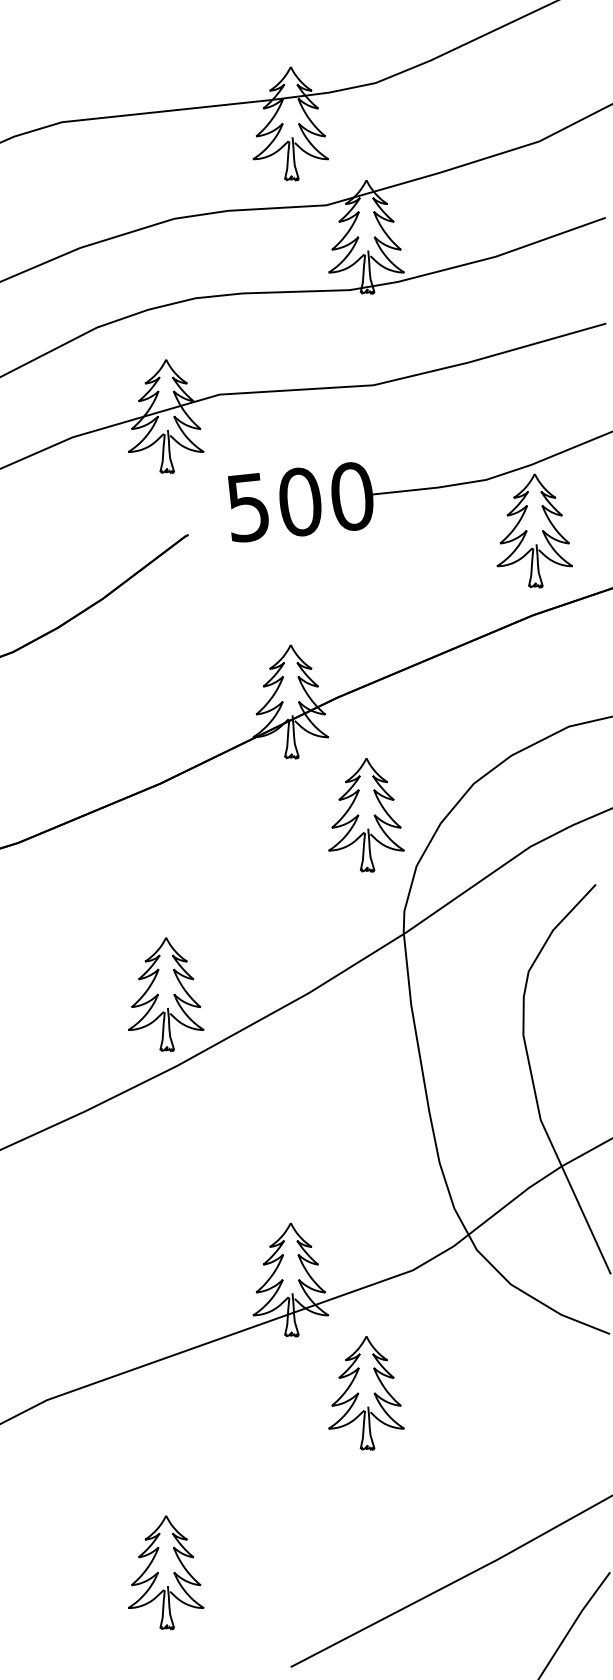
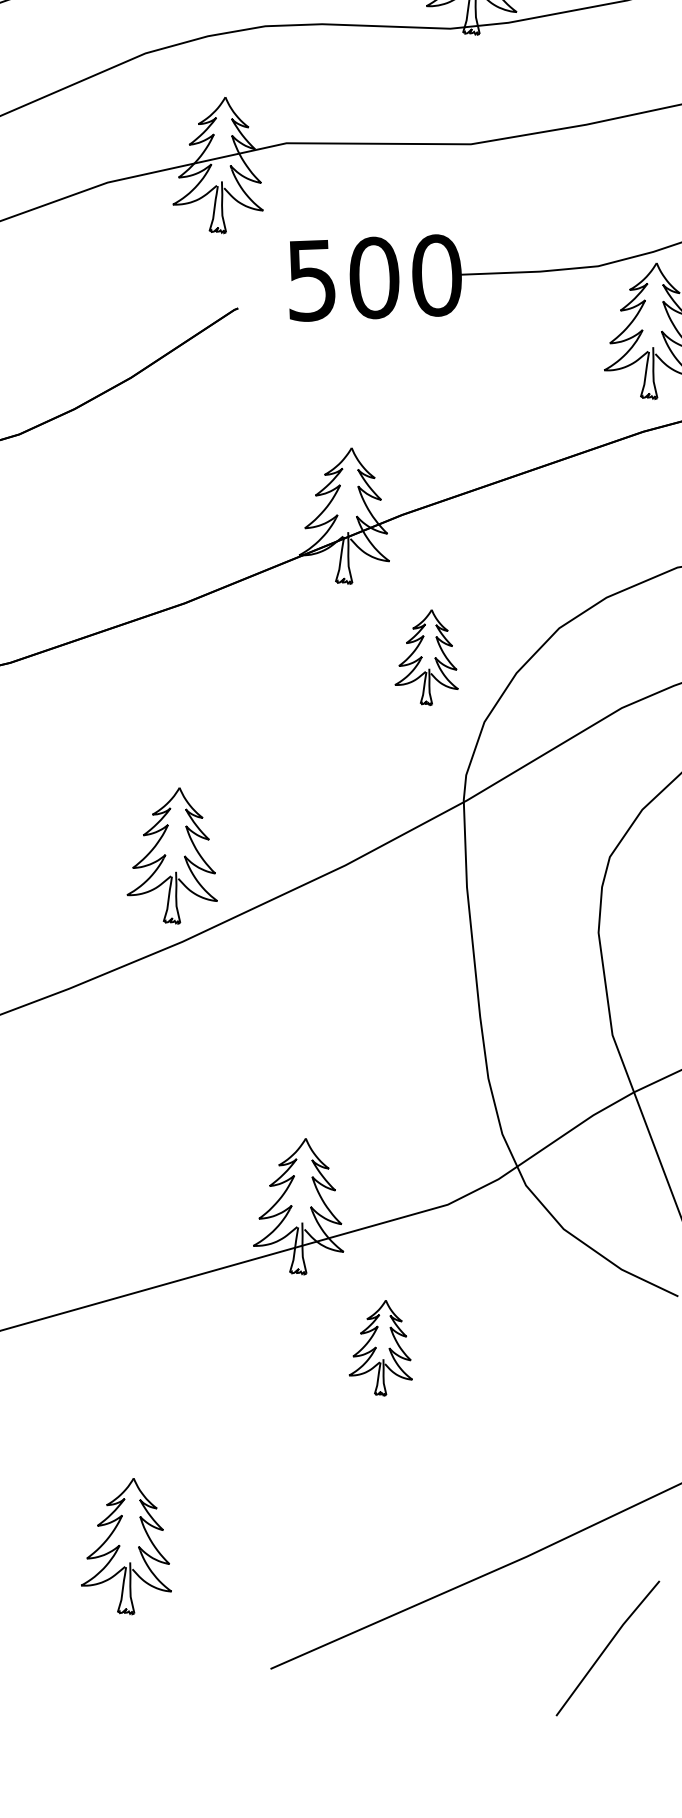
part: (366, 815) -> (428, 657), size x0.7
part: (366, 1393) -> (382, 1348), size x0.7

